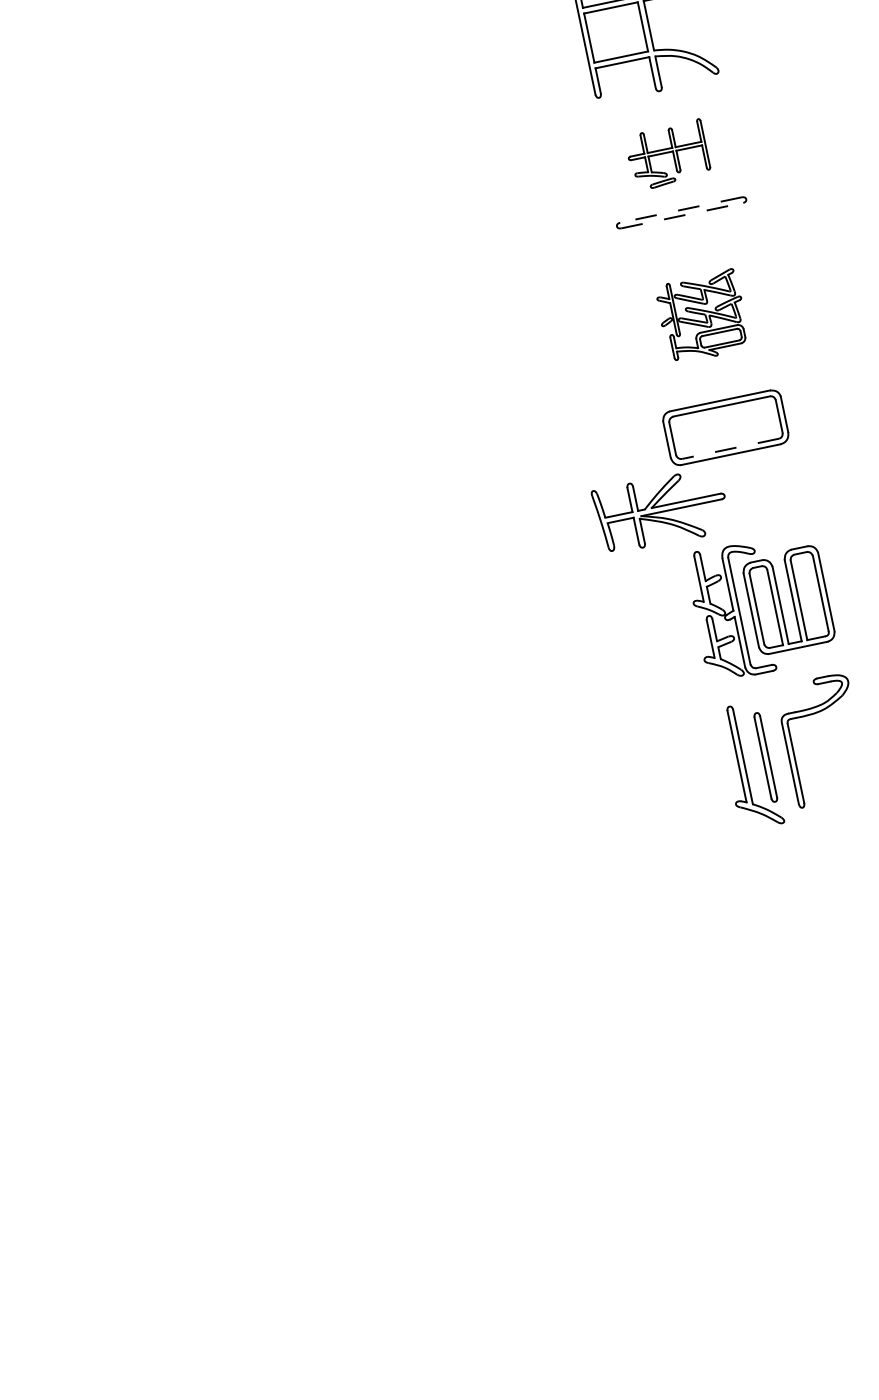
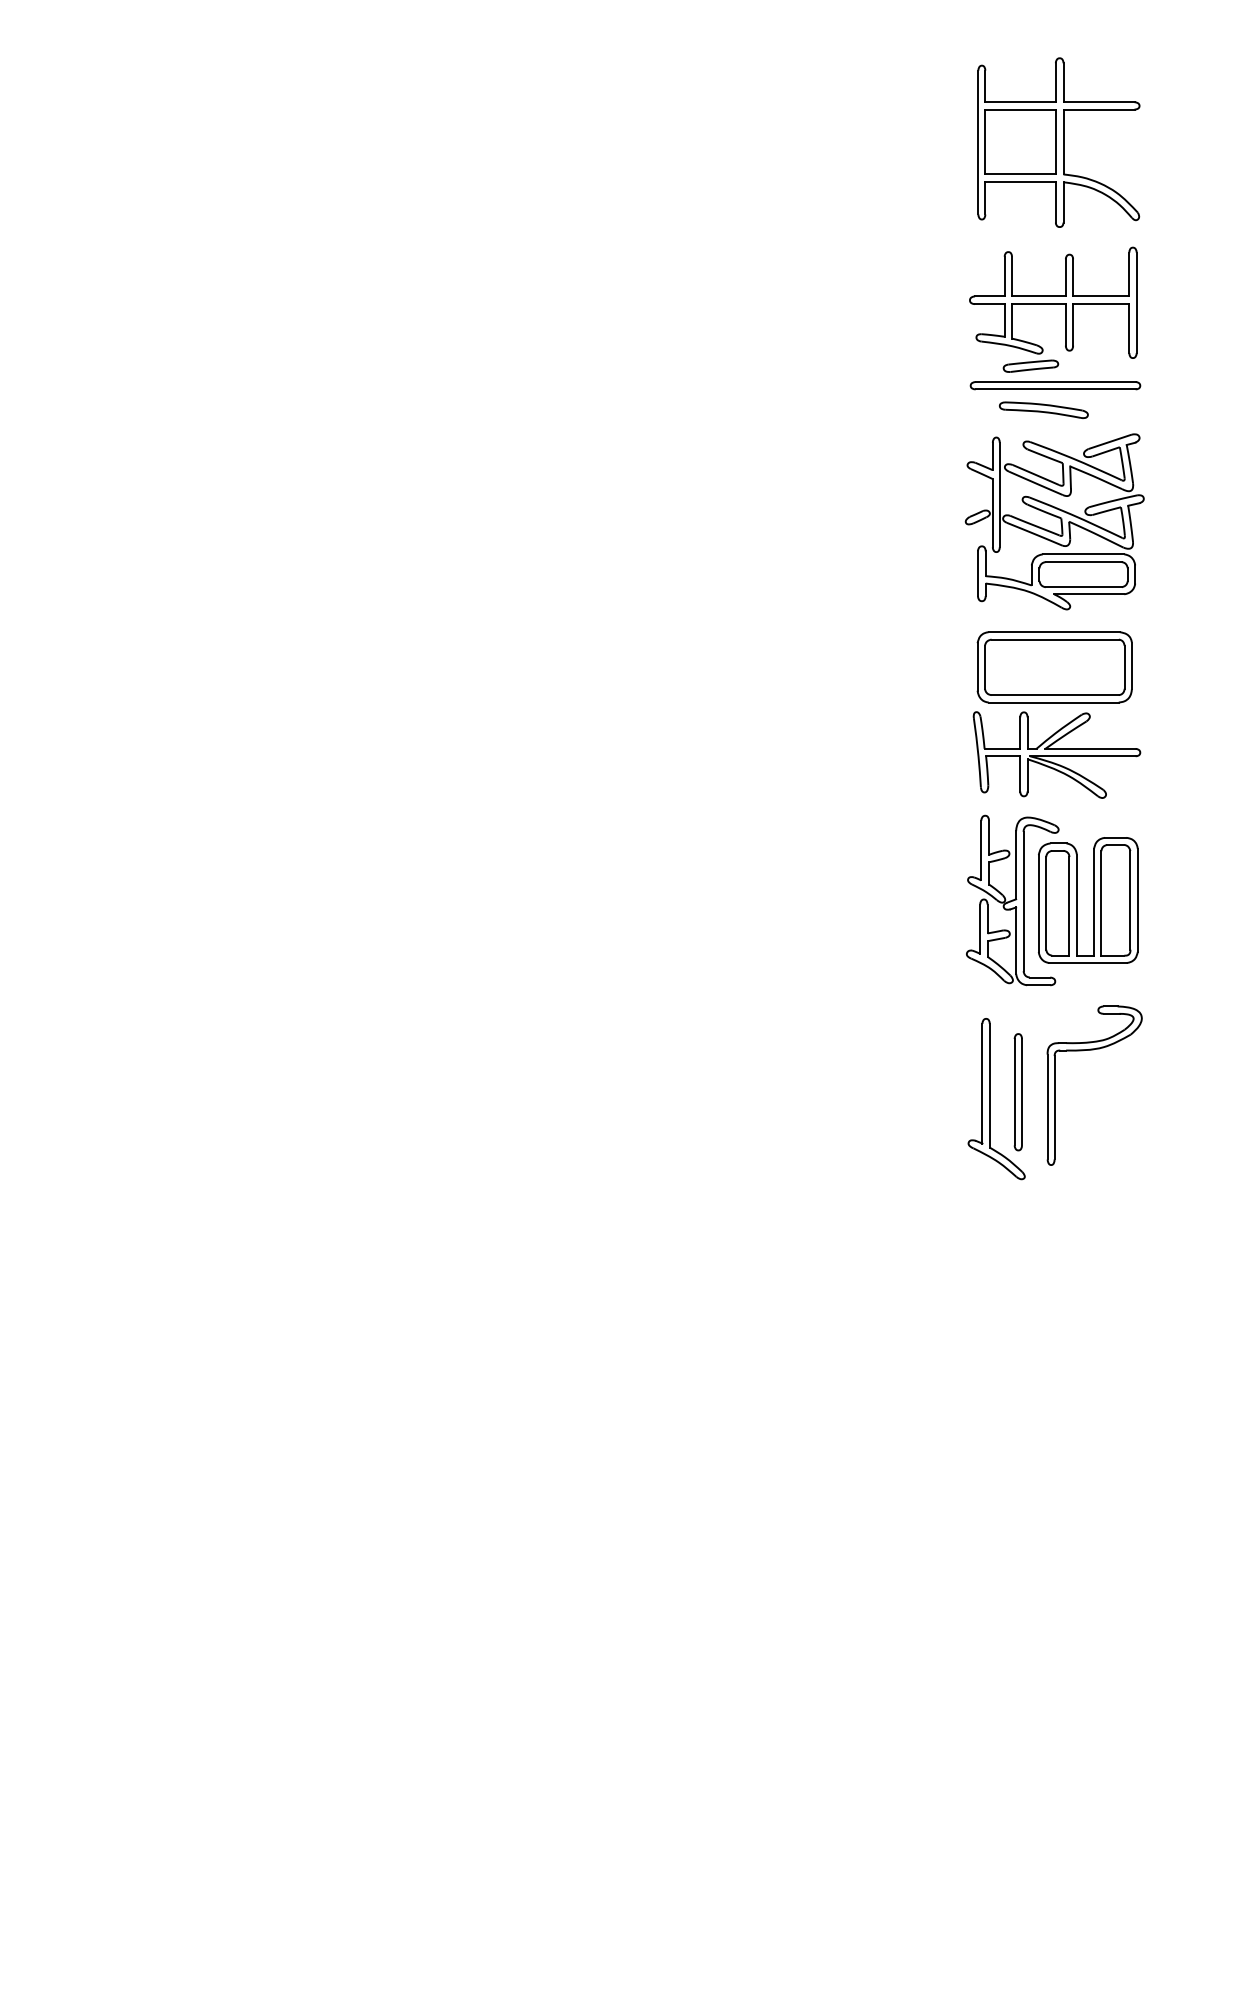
part: (667, 155) -> (1053, 309), size x1.67
line: (680, 209) -> (1055, 381), dashed -> solid
line: (682, 215) -> (1055, 389), dashed -> solid
part: (676, 232) -> (1043, 409), added
part: (702, 316) -> (1054, 521), size x1.67
line: (730, 449) -> (1055, 695), dashed -> solid
part: (661, 510) -> (1056, 754), moved

